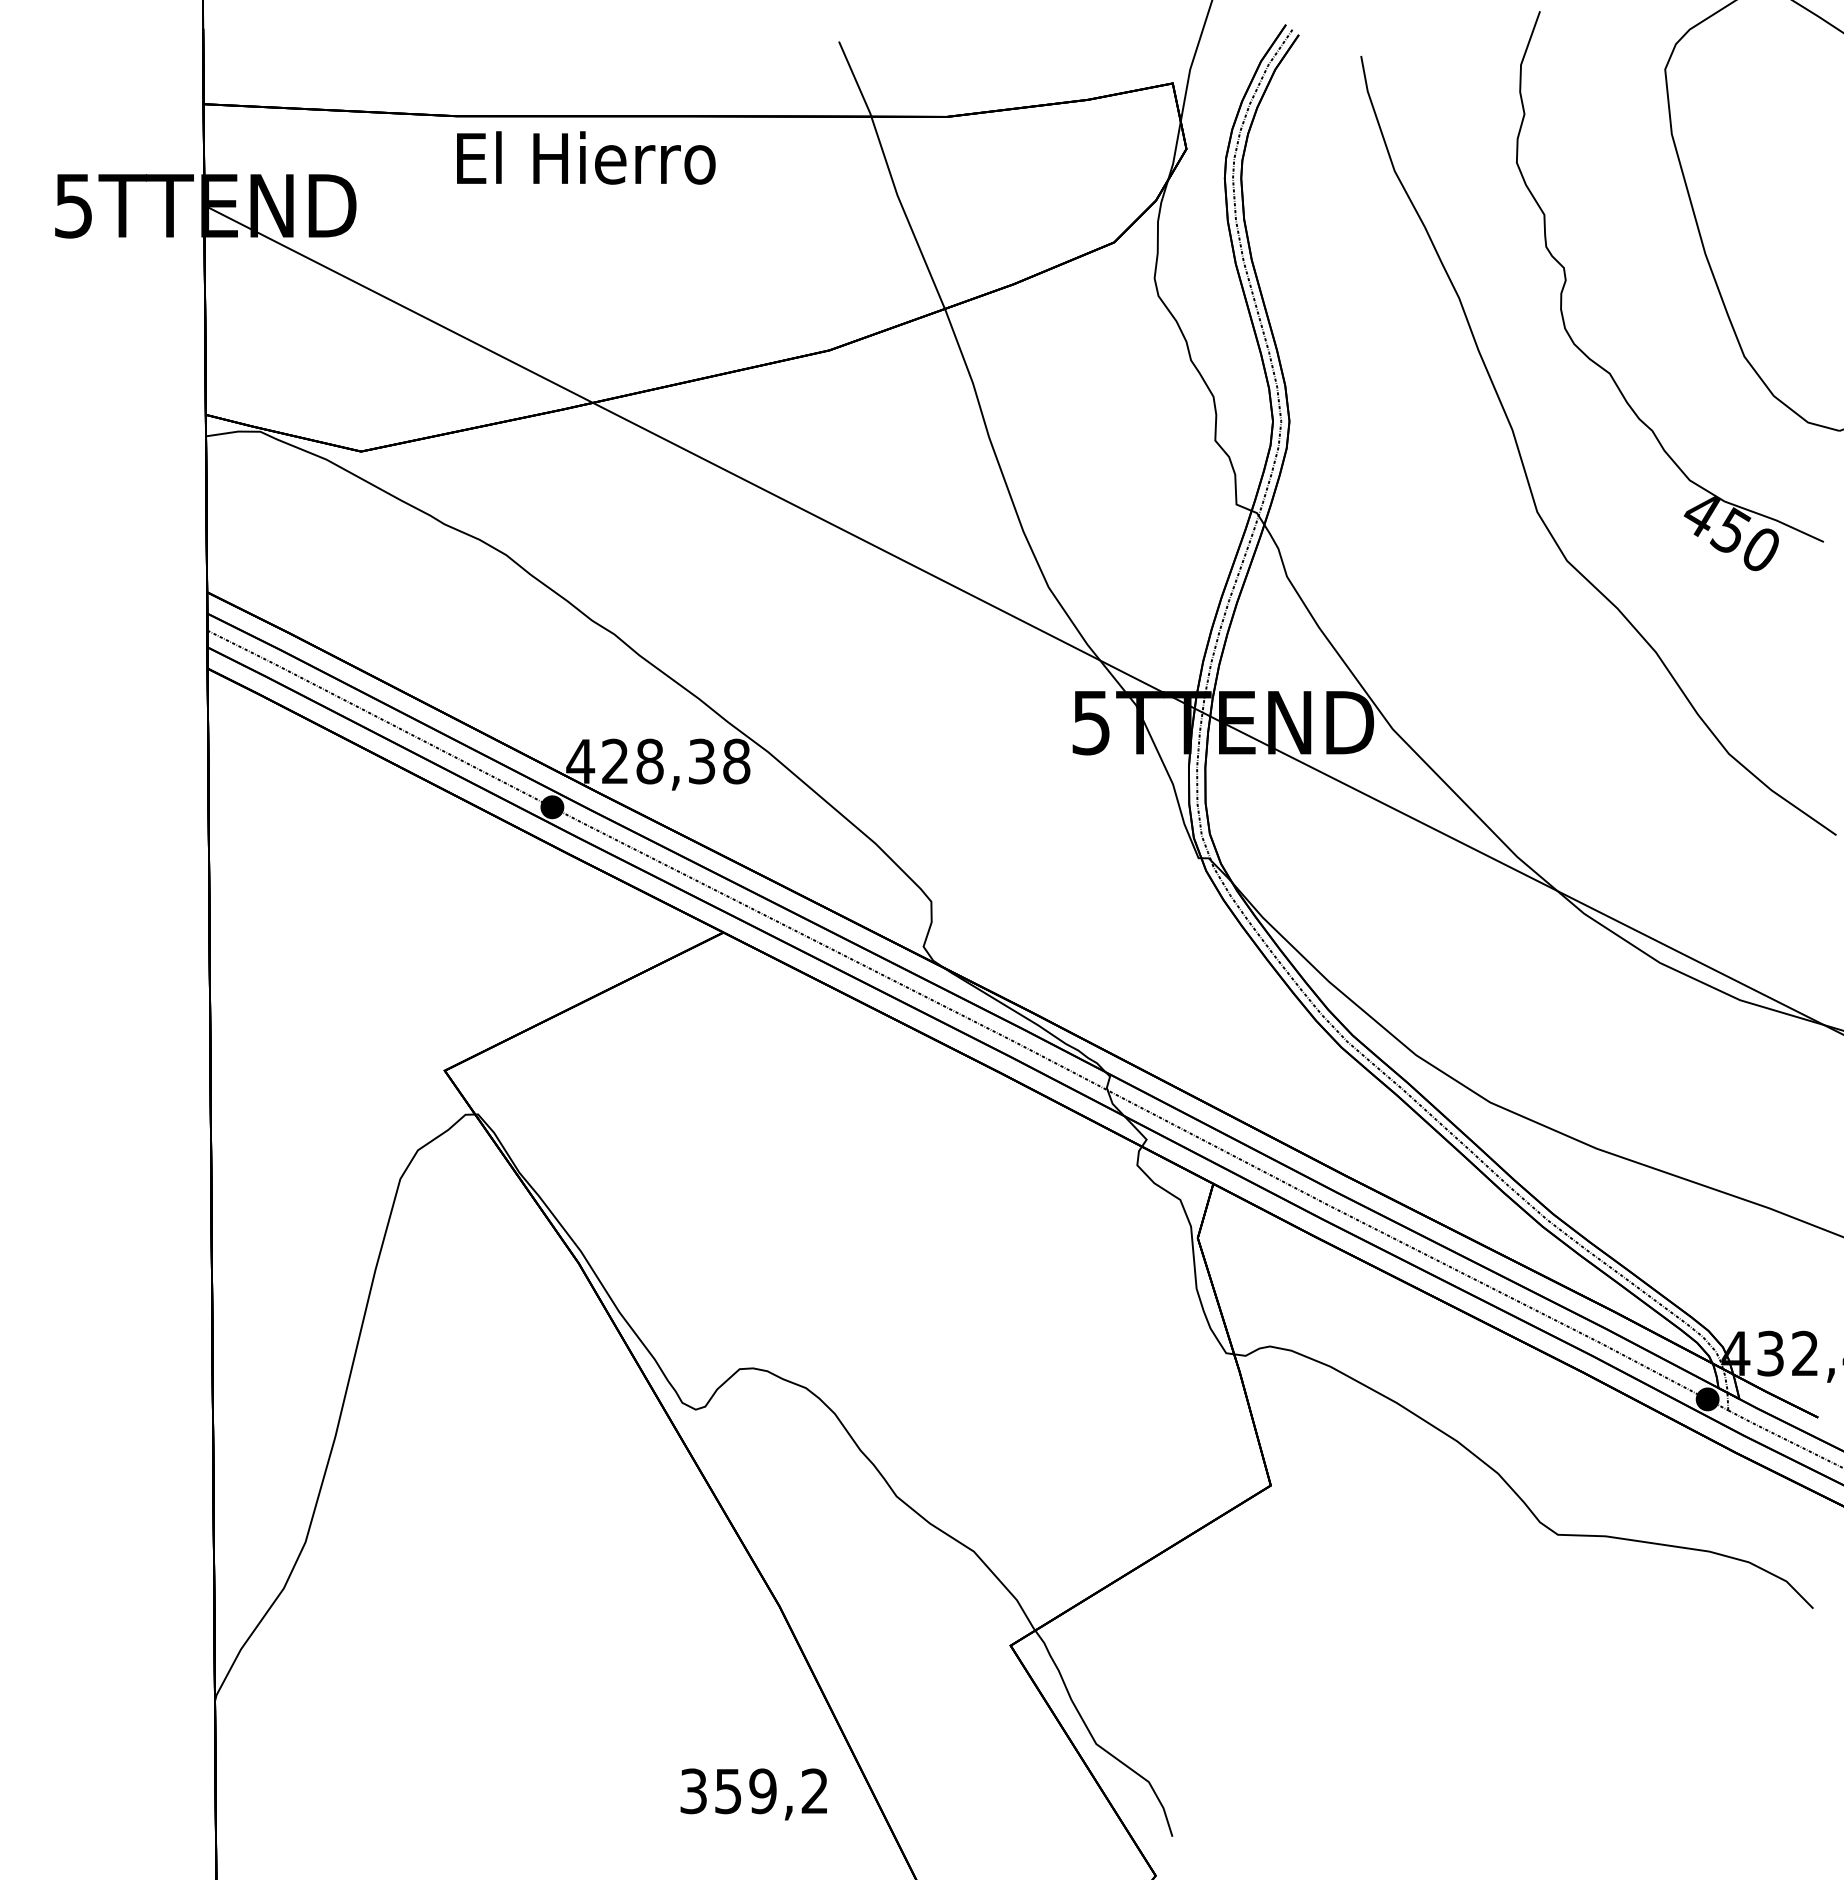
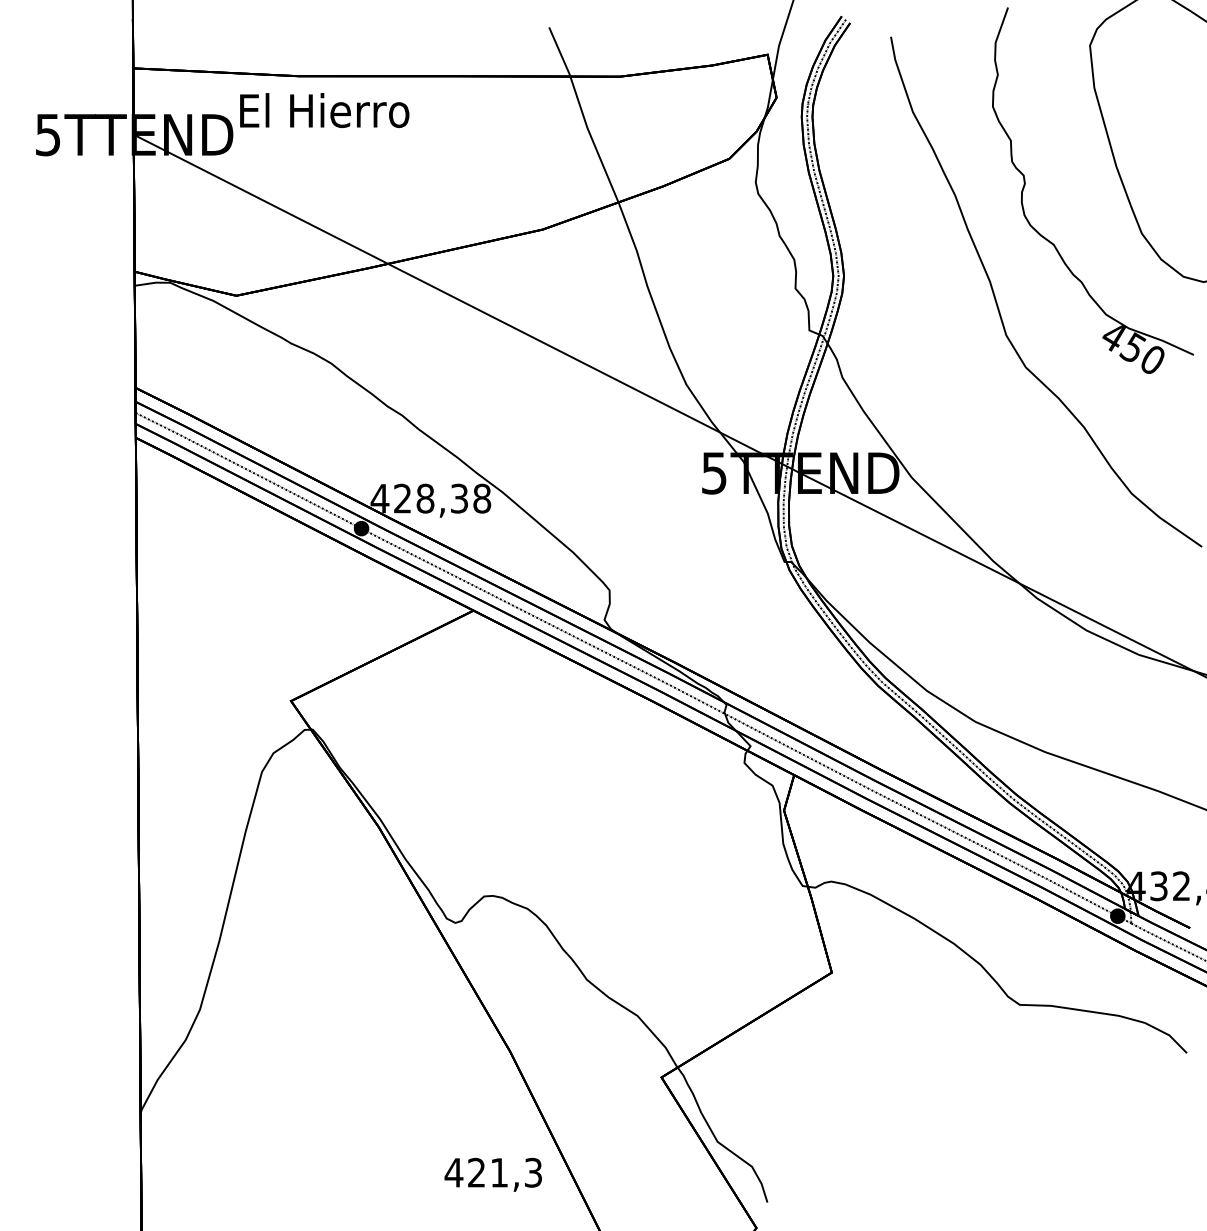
text: (585, 157) -> (324, 110), moved
text: (752, 1790) -> (492, 1172), 359,2 -> 421,3

